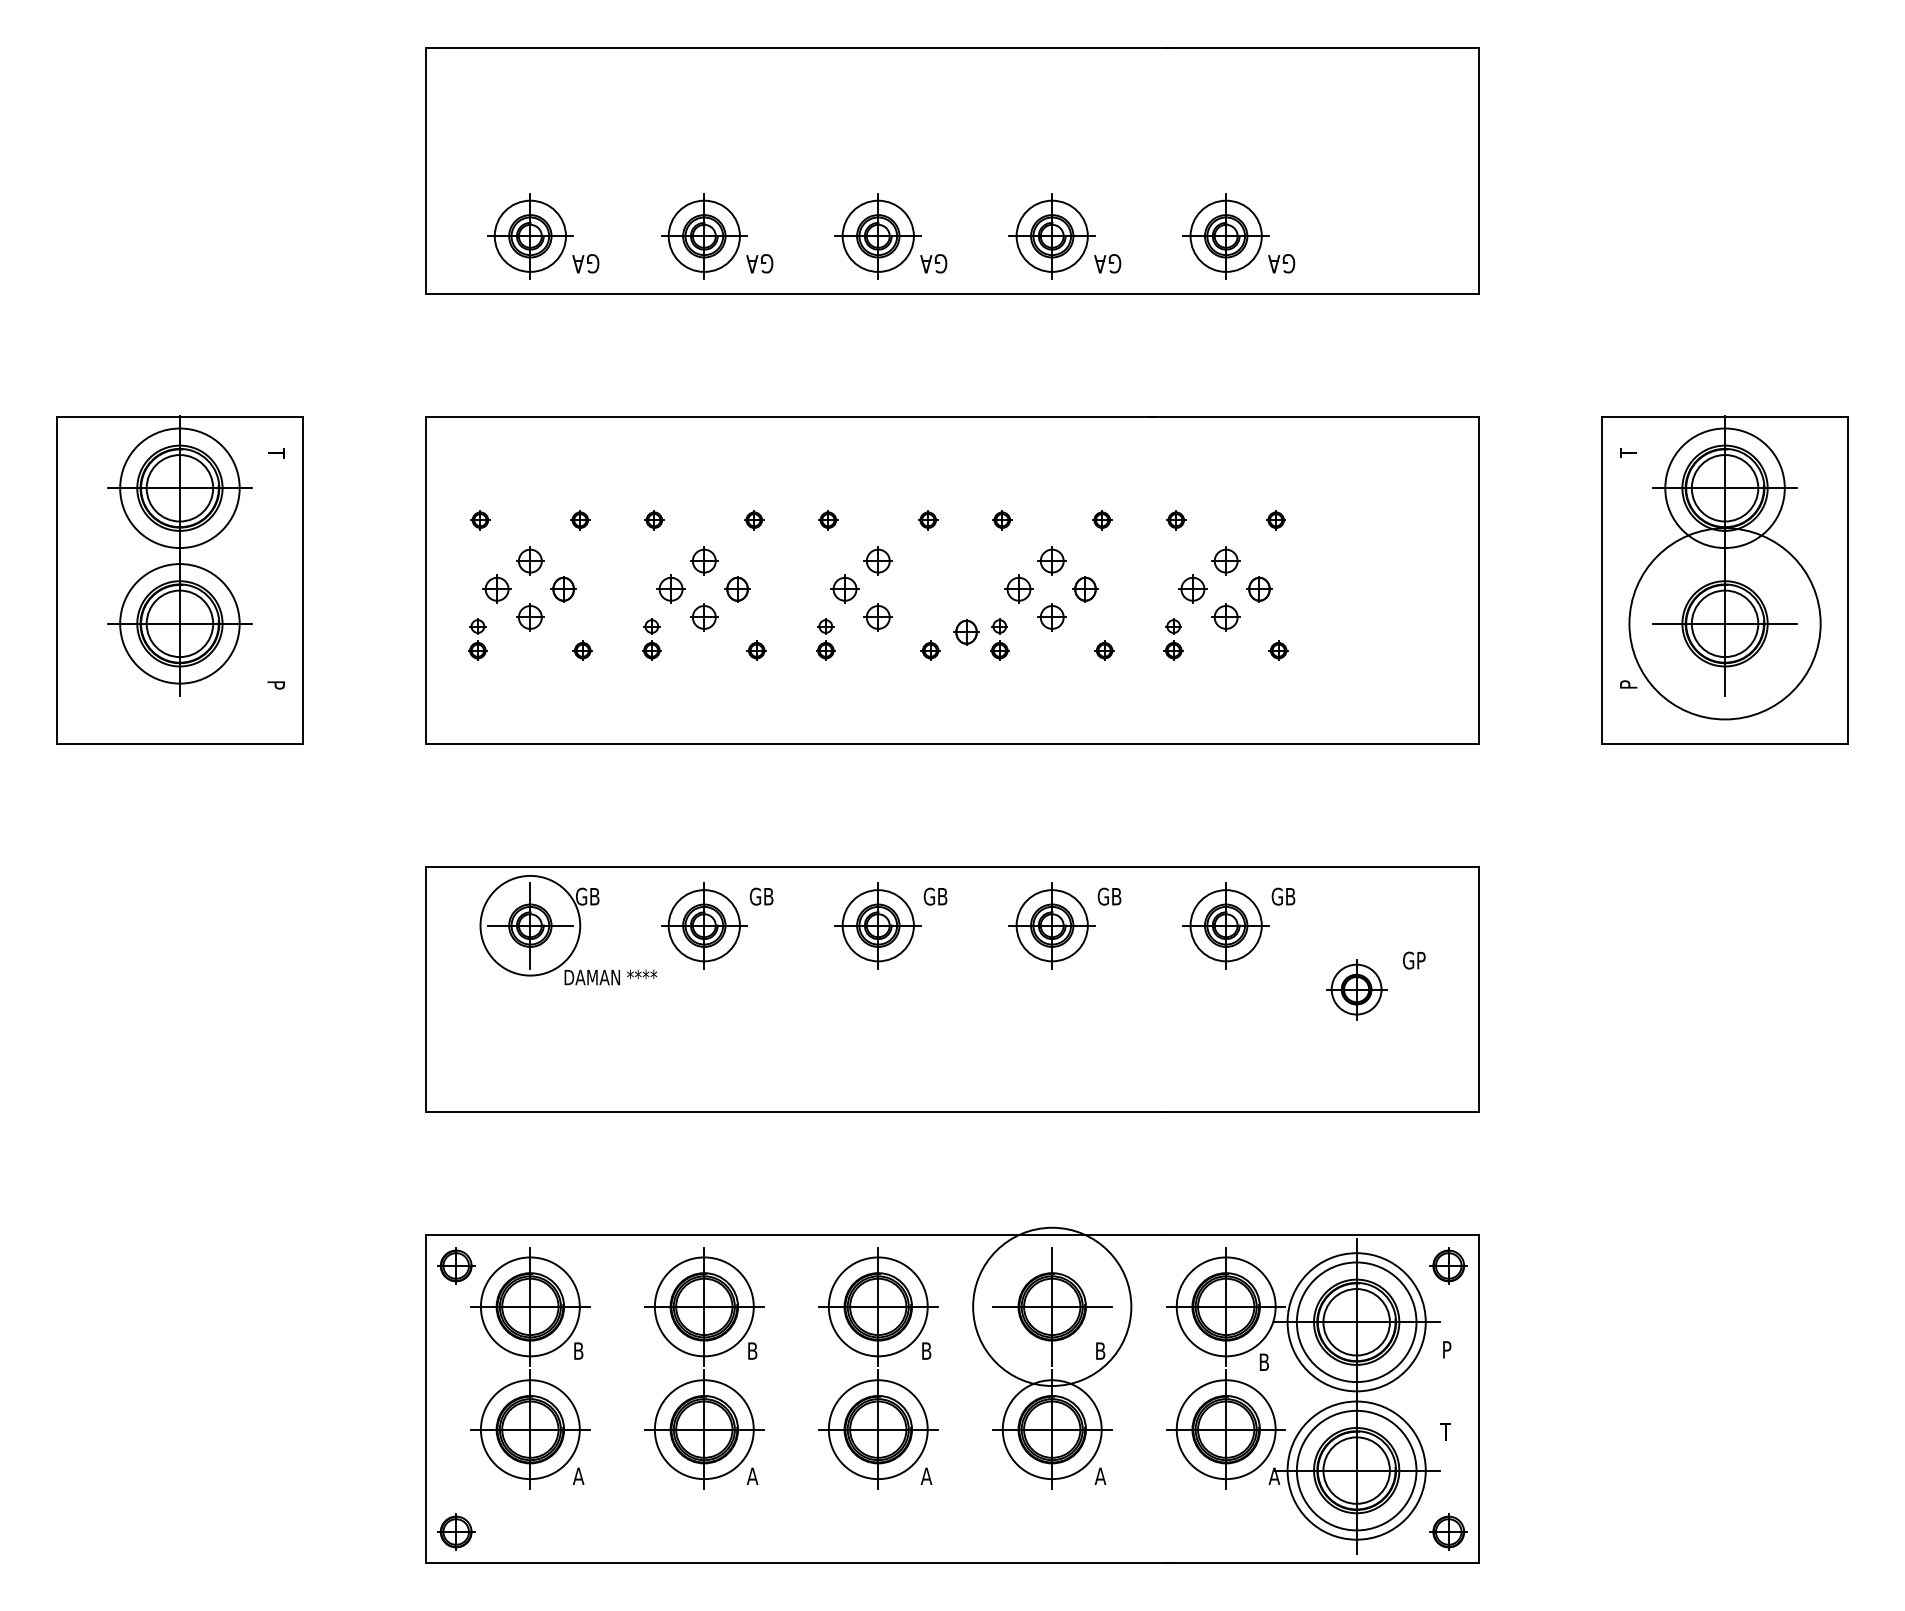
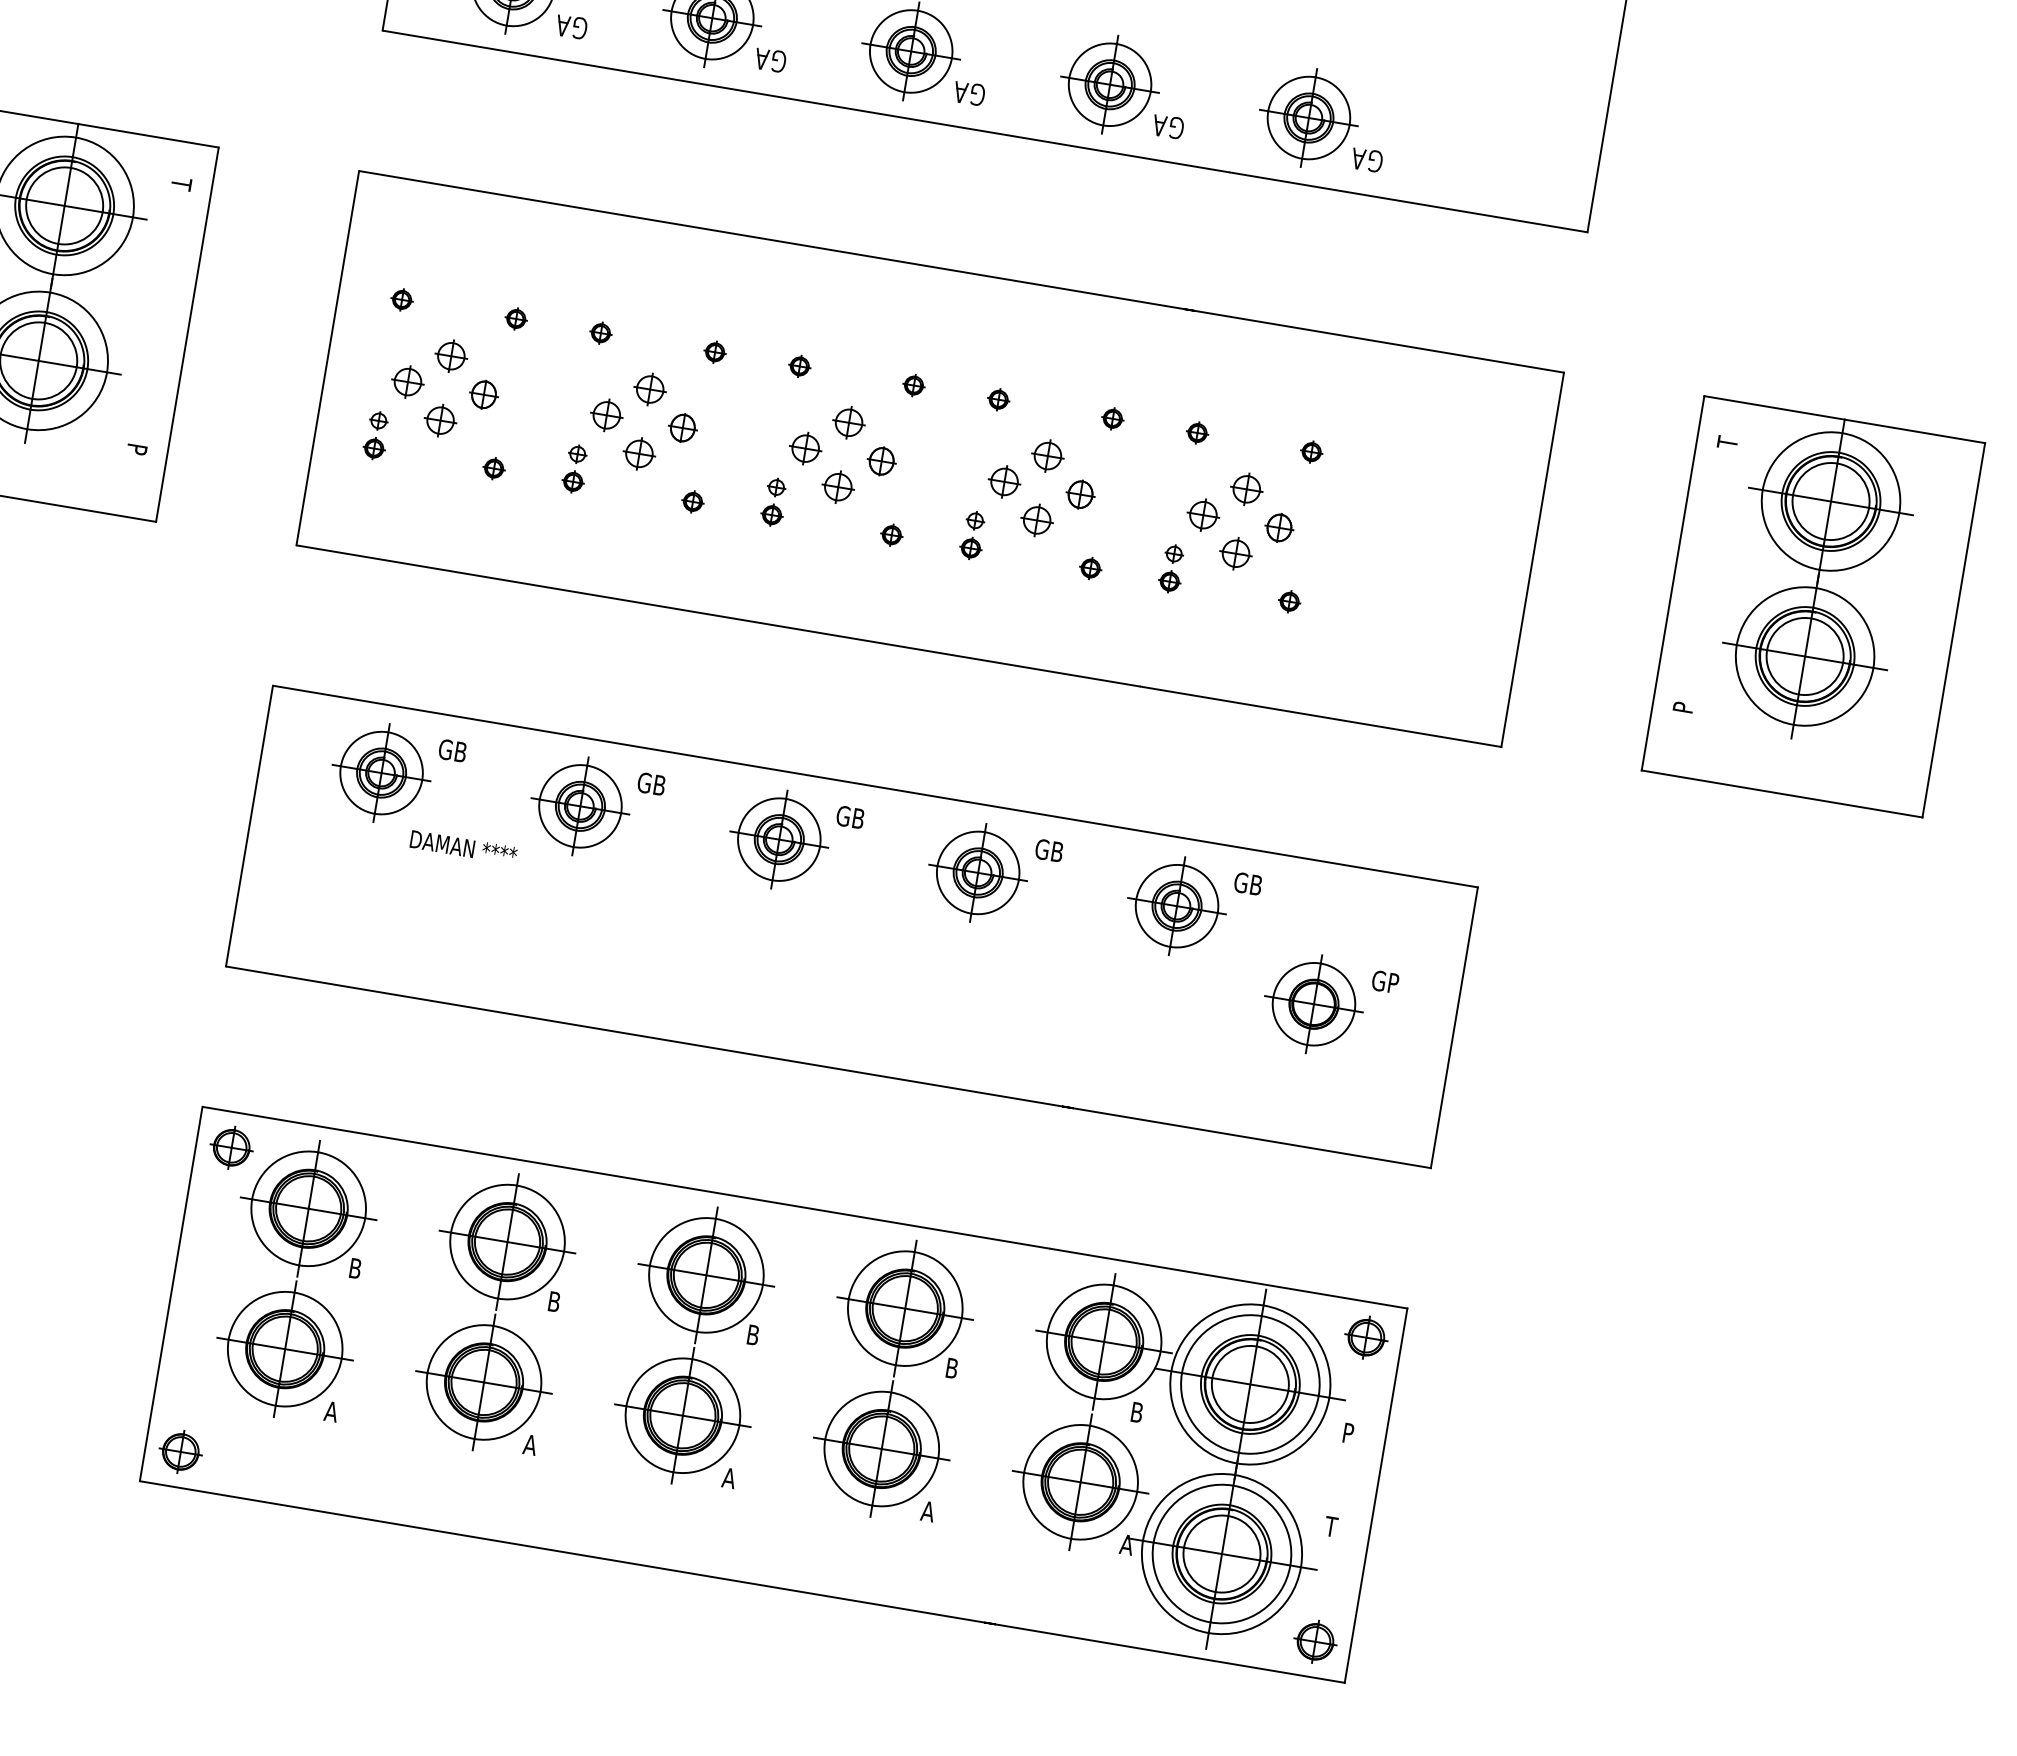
circle: (1724, 623) -> (1804, 656), size x0.62
part: (966, 632) -> (881, 461), moved
circle: (529, 925) -> (380, 772), size x0.71
part: (1356, 989) -> (1313, 1004), size x1.43
circle: (1051, 1306) -> (904, 1308), size x0.62

